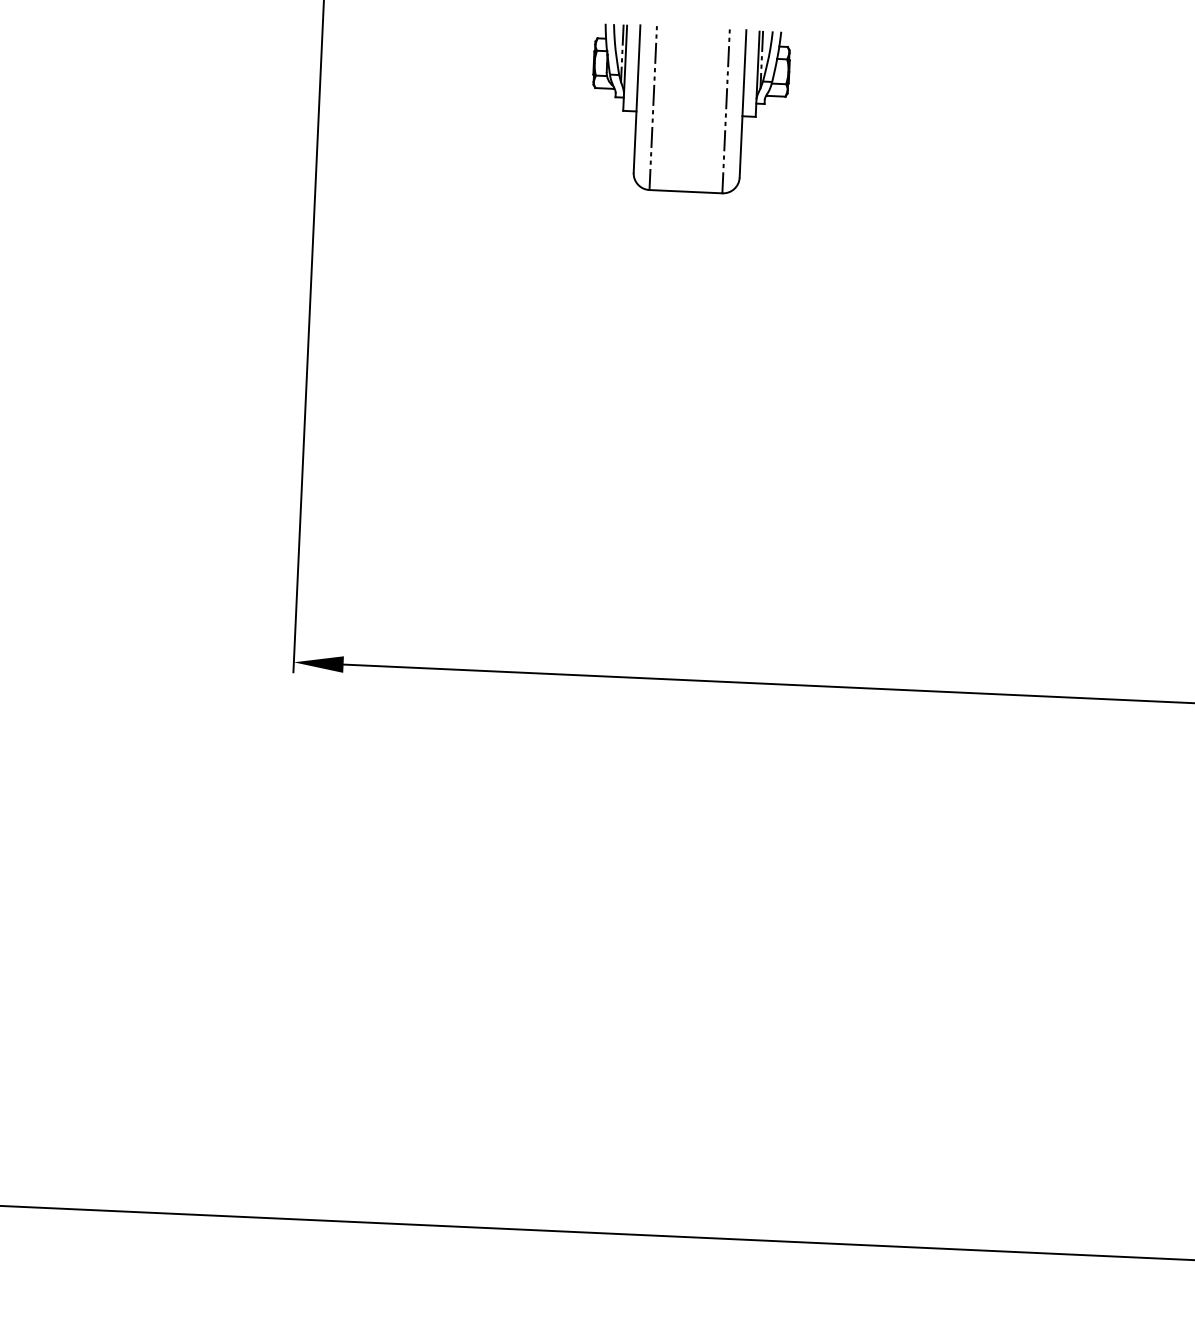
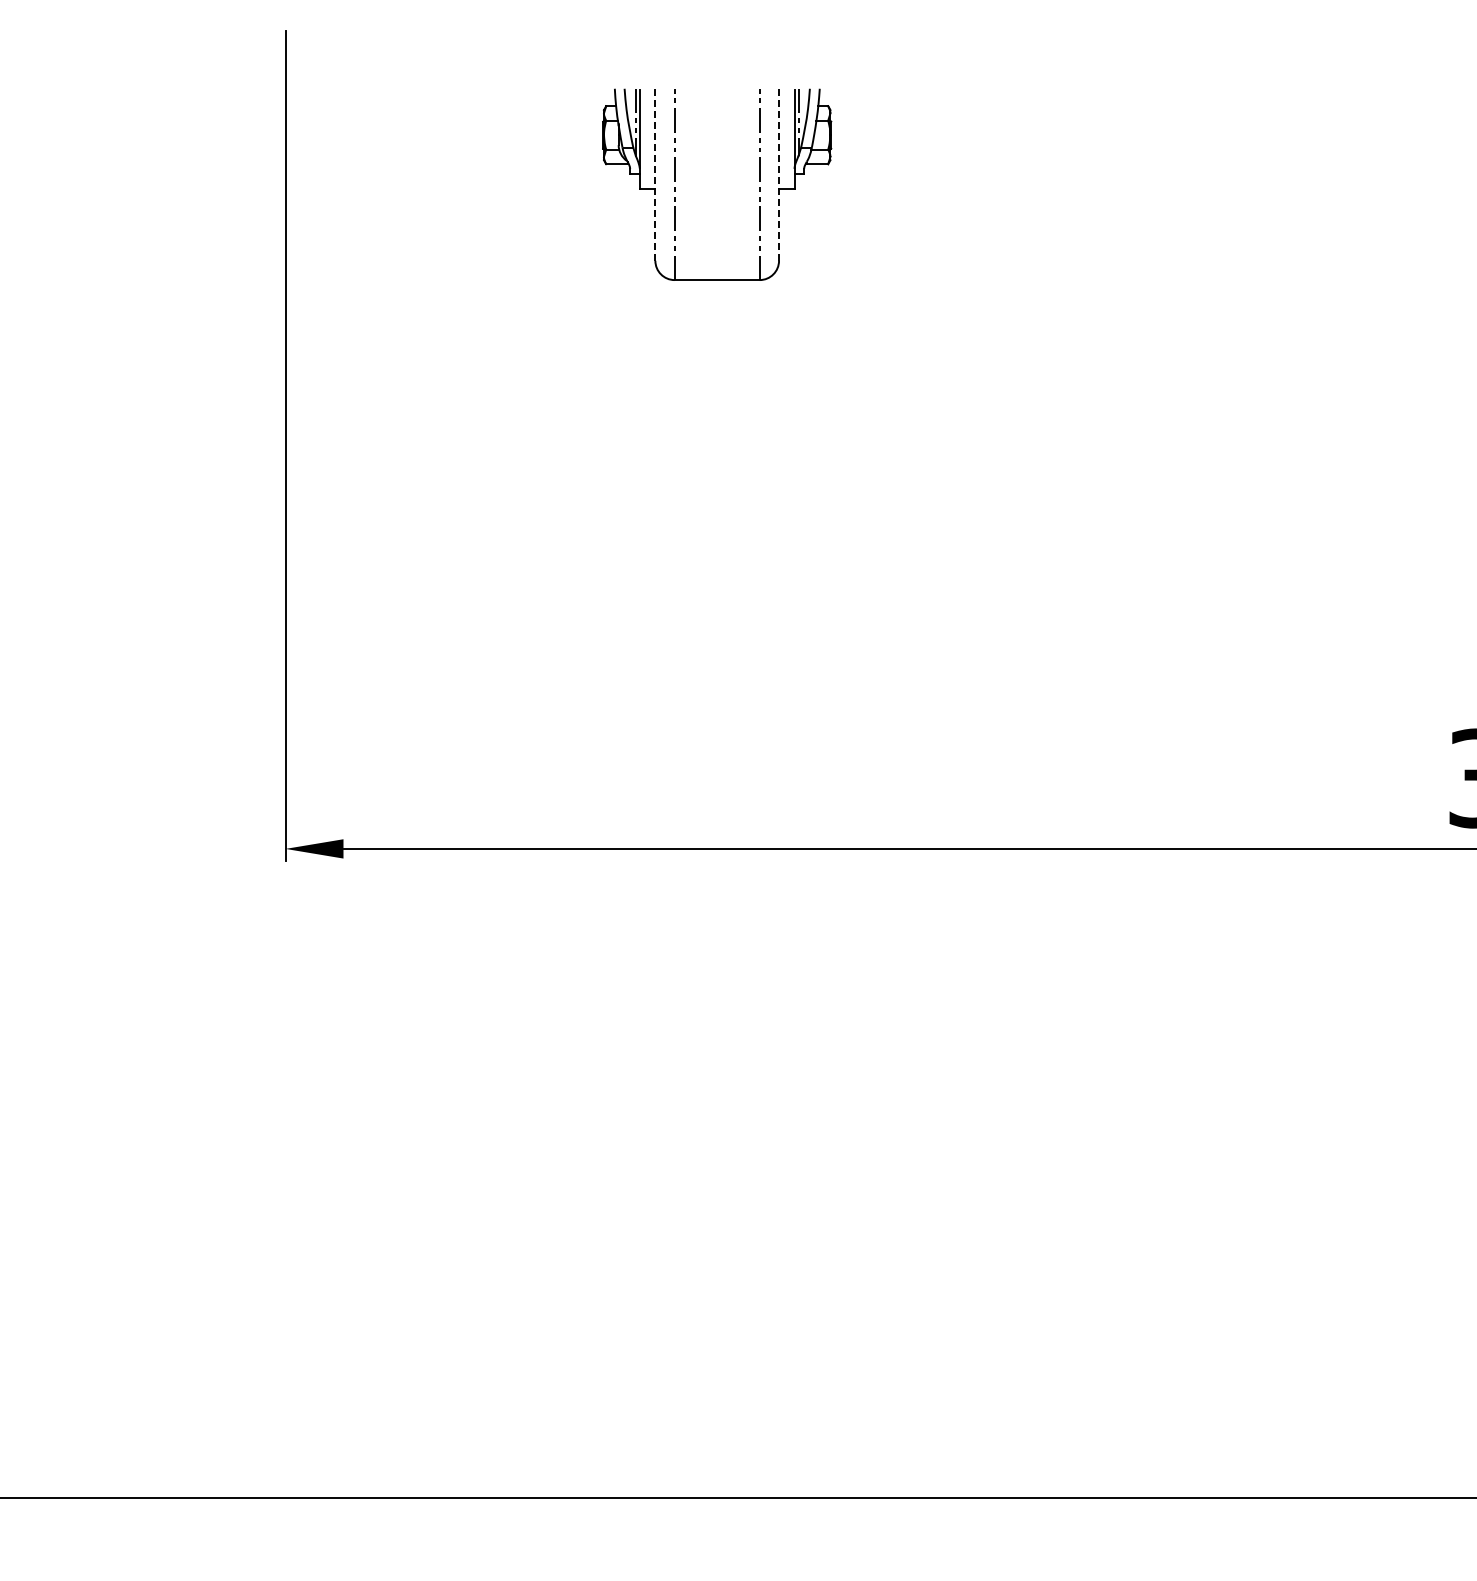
line: (637, 98) -> (655, 174), solid -> dashed
line: (743, 103) -> (779, 174), solid -> dashed

